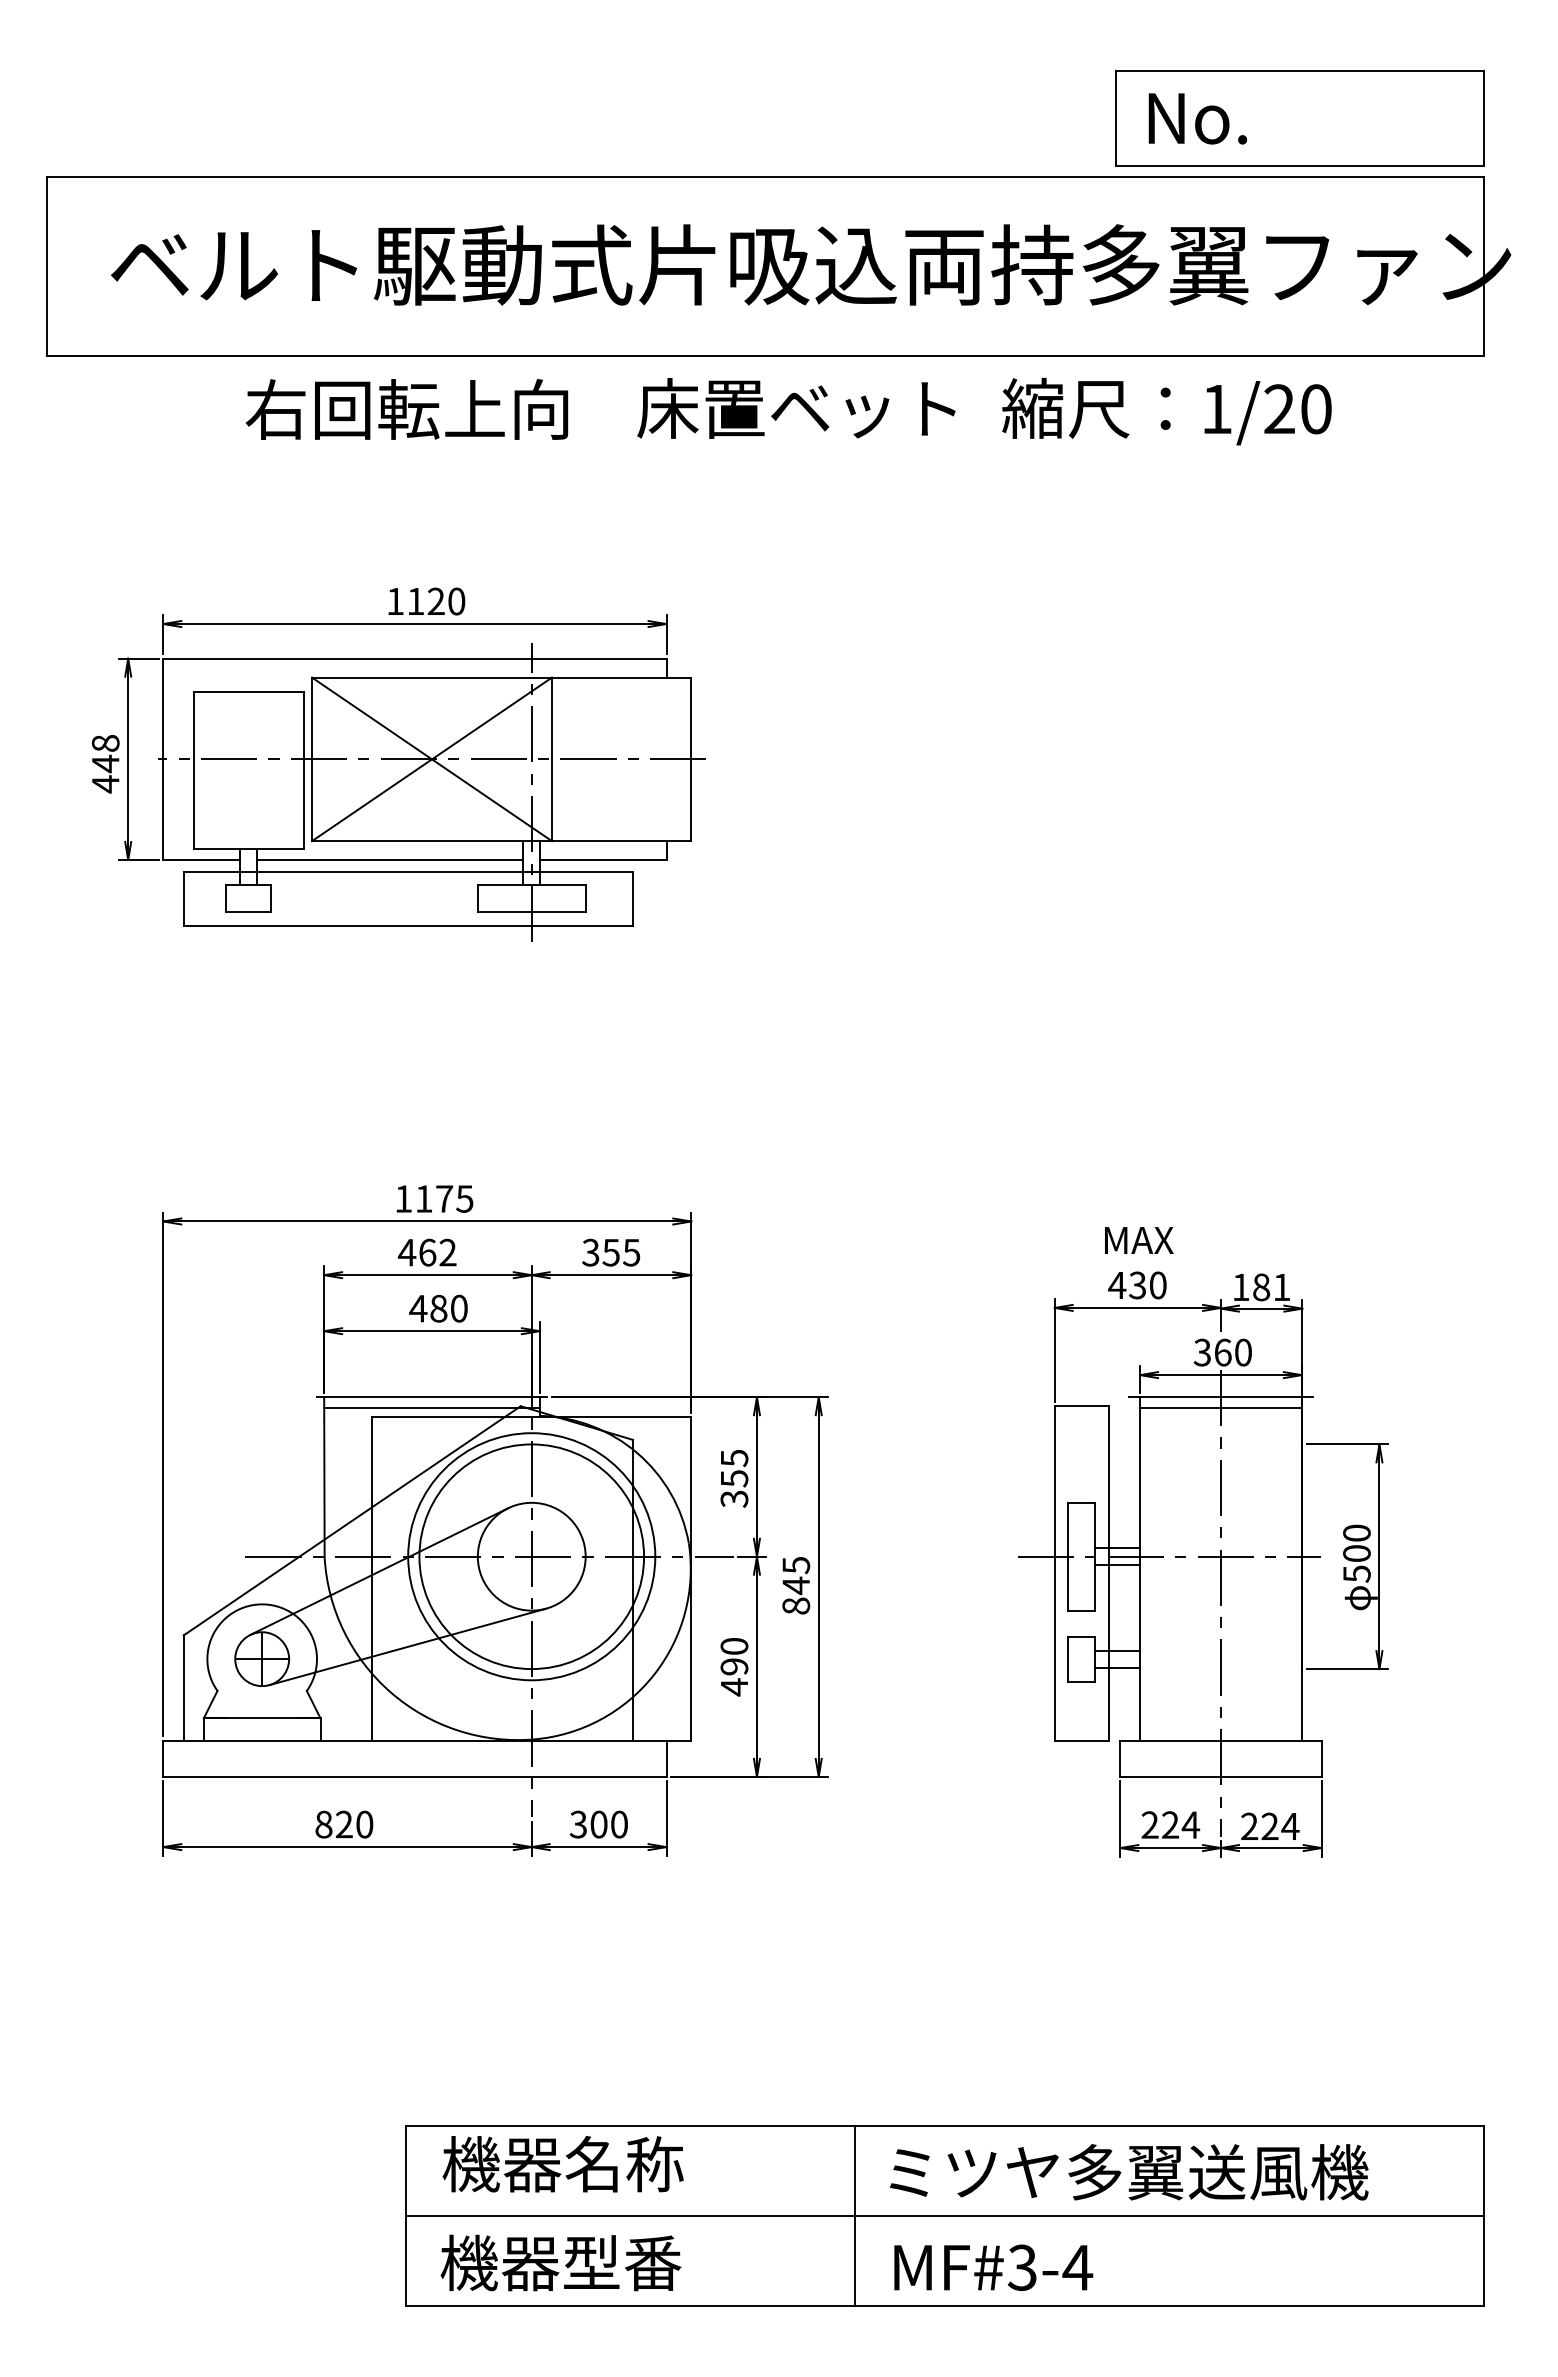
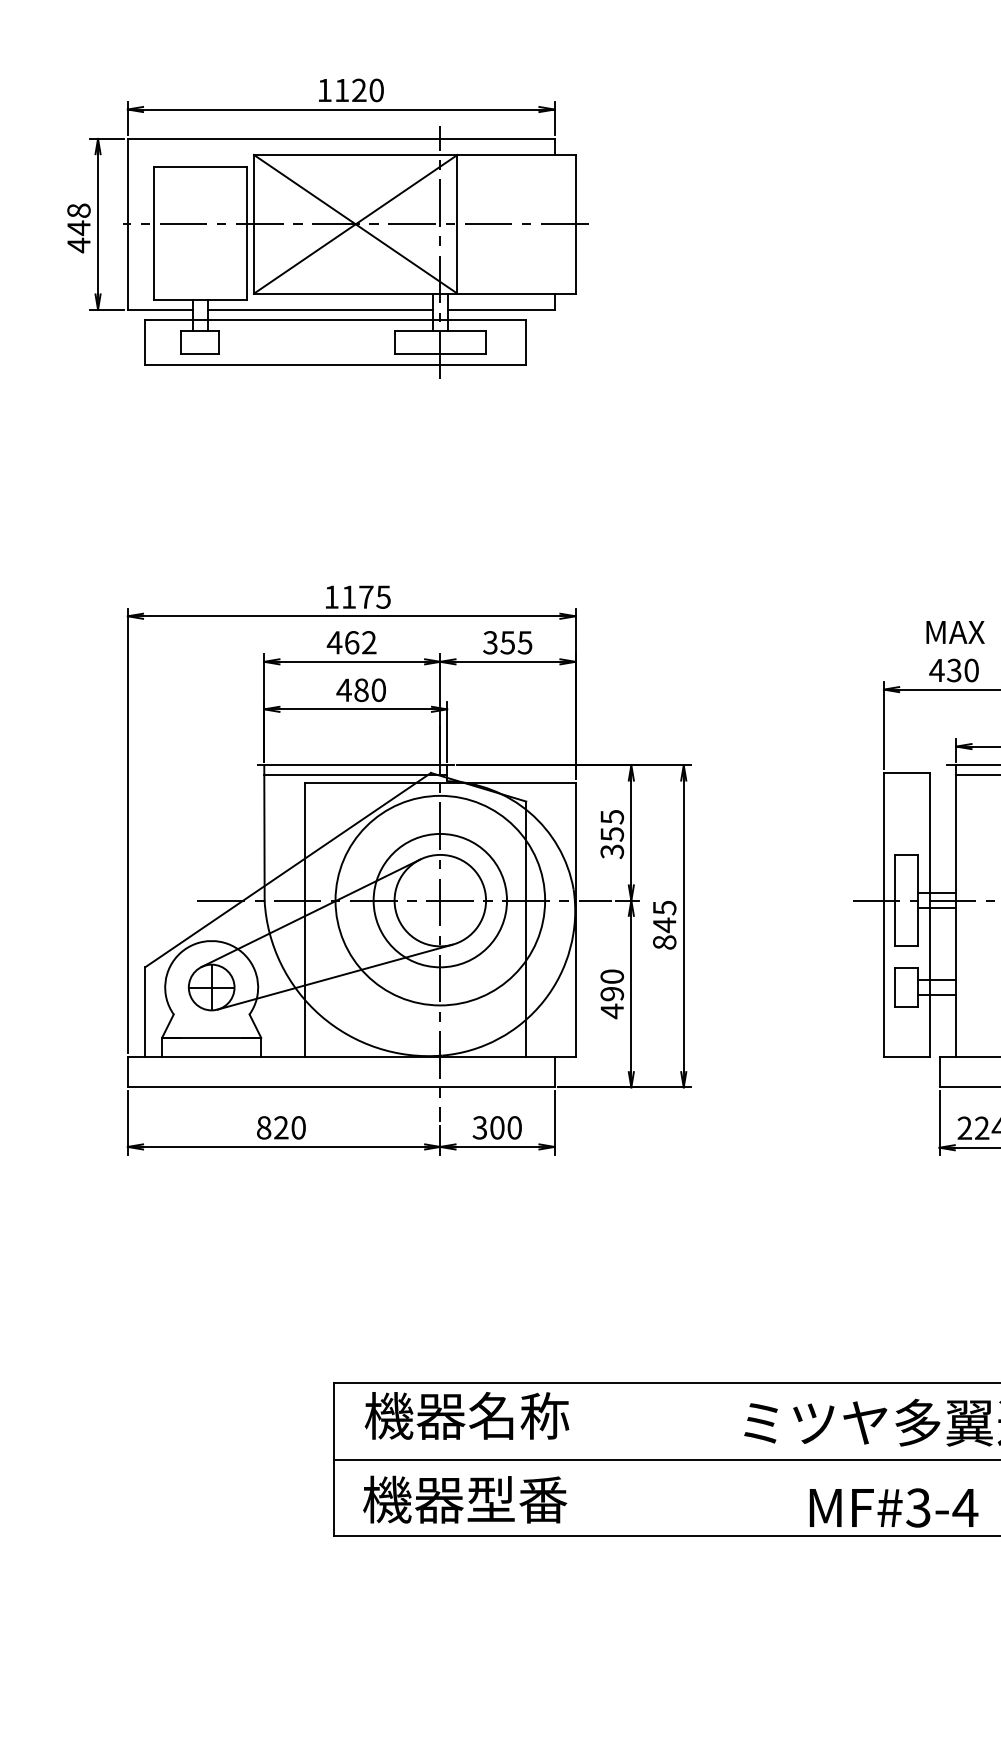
circle: (531, 1556) -> (440, 900), size x0.7
line: (855, 2215) -> (714, 1459), removed
text: (993, 2267) -> (893, 1507), moved

